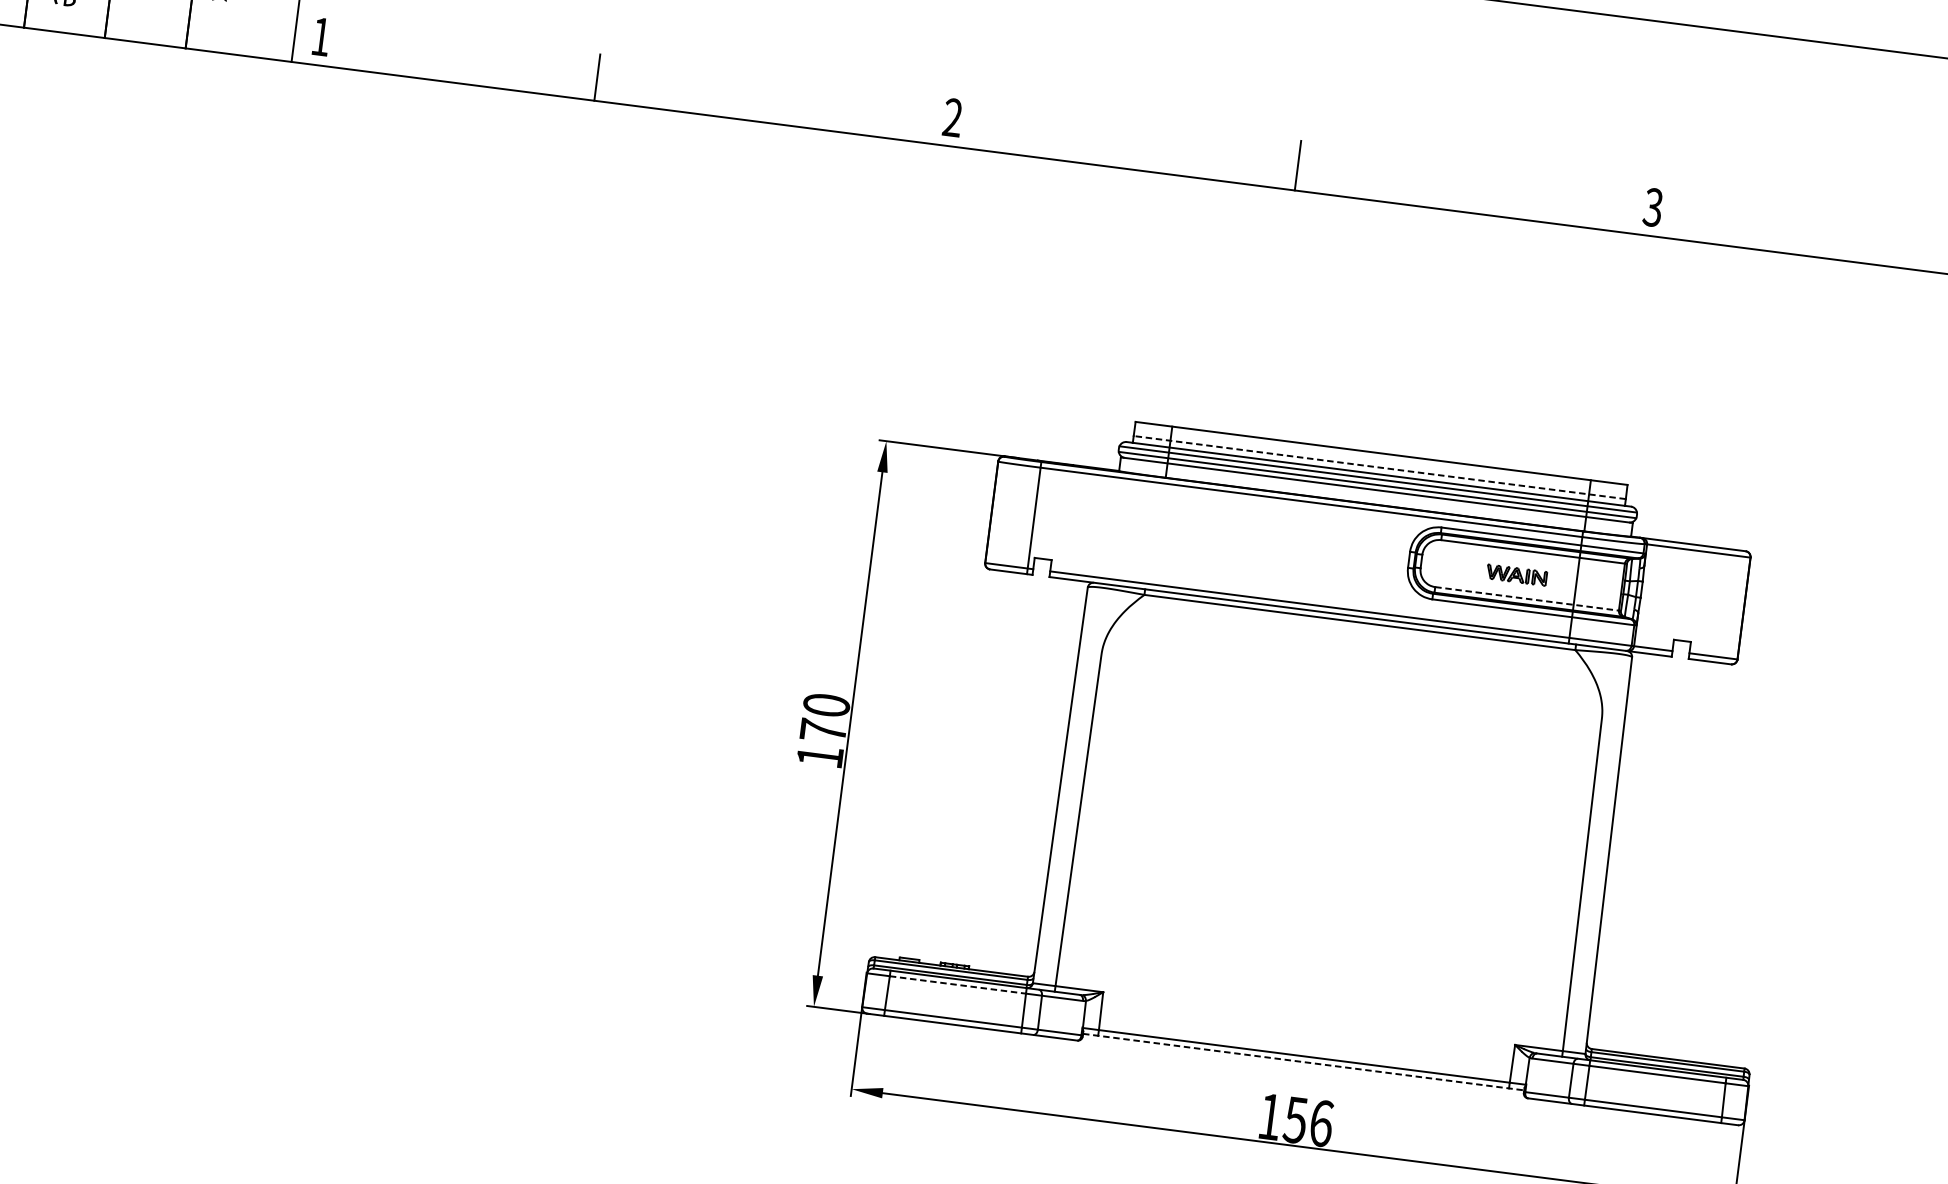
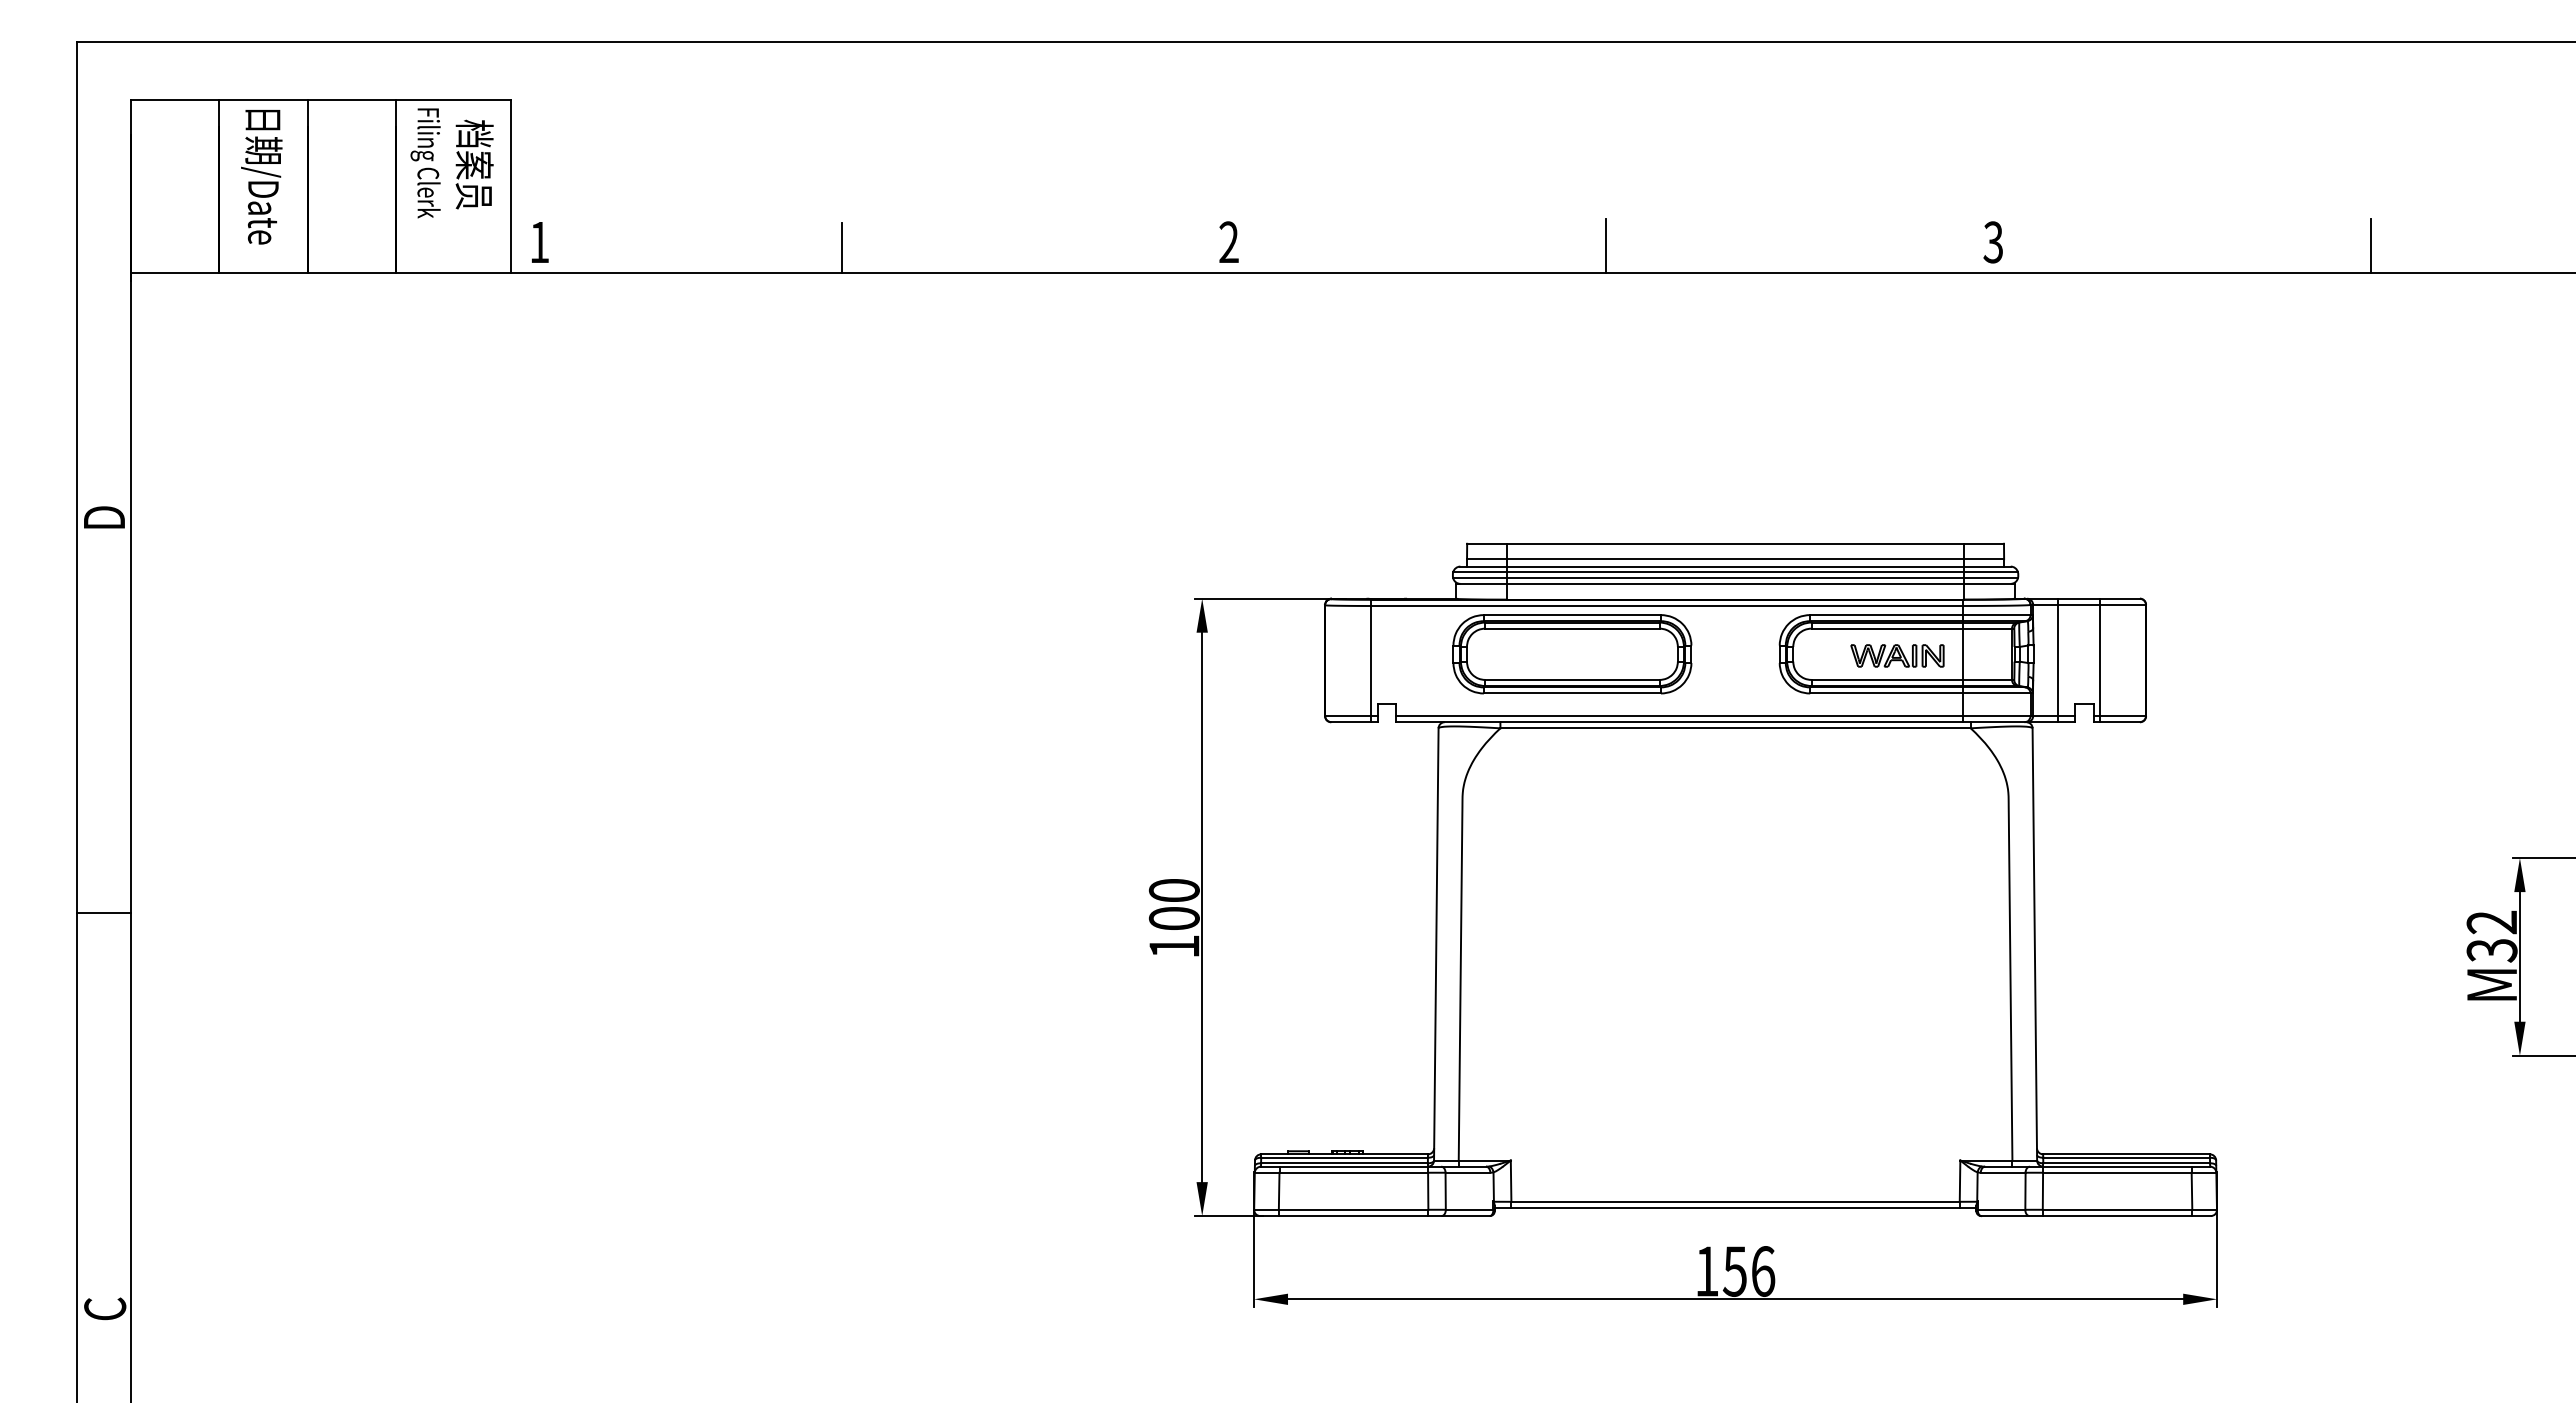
line: (1379, 467) -> (1735, 559), dashed -> solid
part: (1219, 535) -> (1572, 654), added
part: (1516, 574) -> (1897, 655), size x1.43
line: (1528, 598) -> (1913, 679), dashed -> solid
line: (1662, 598) -> (2057, 660), added
line: (1701, 603) -> (2099, 660), added
text: (822, 730) -> (1173, 918), 170 -> 100
line: (958, 984) -> (1354, 1172), dashed -> solid
line: (1303, 1062) -> (1735, 1208), dashed -> solid

